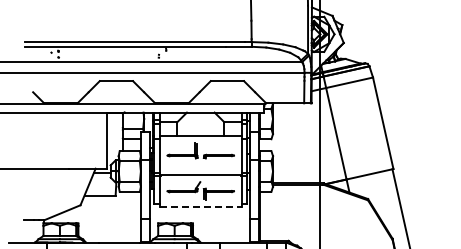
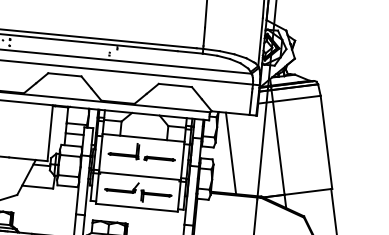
line: (289, 143) -> (231, 153), added
line: (201, 206) -> (137, 207), dashed -> solid

